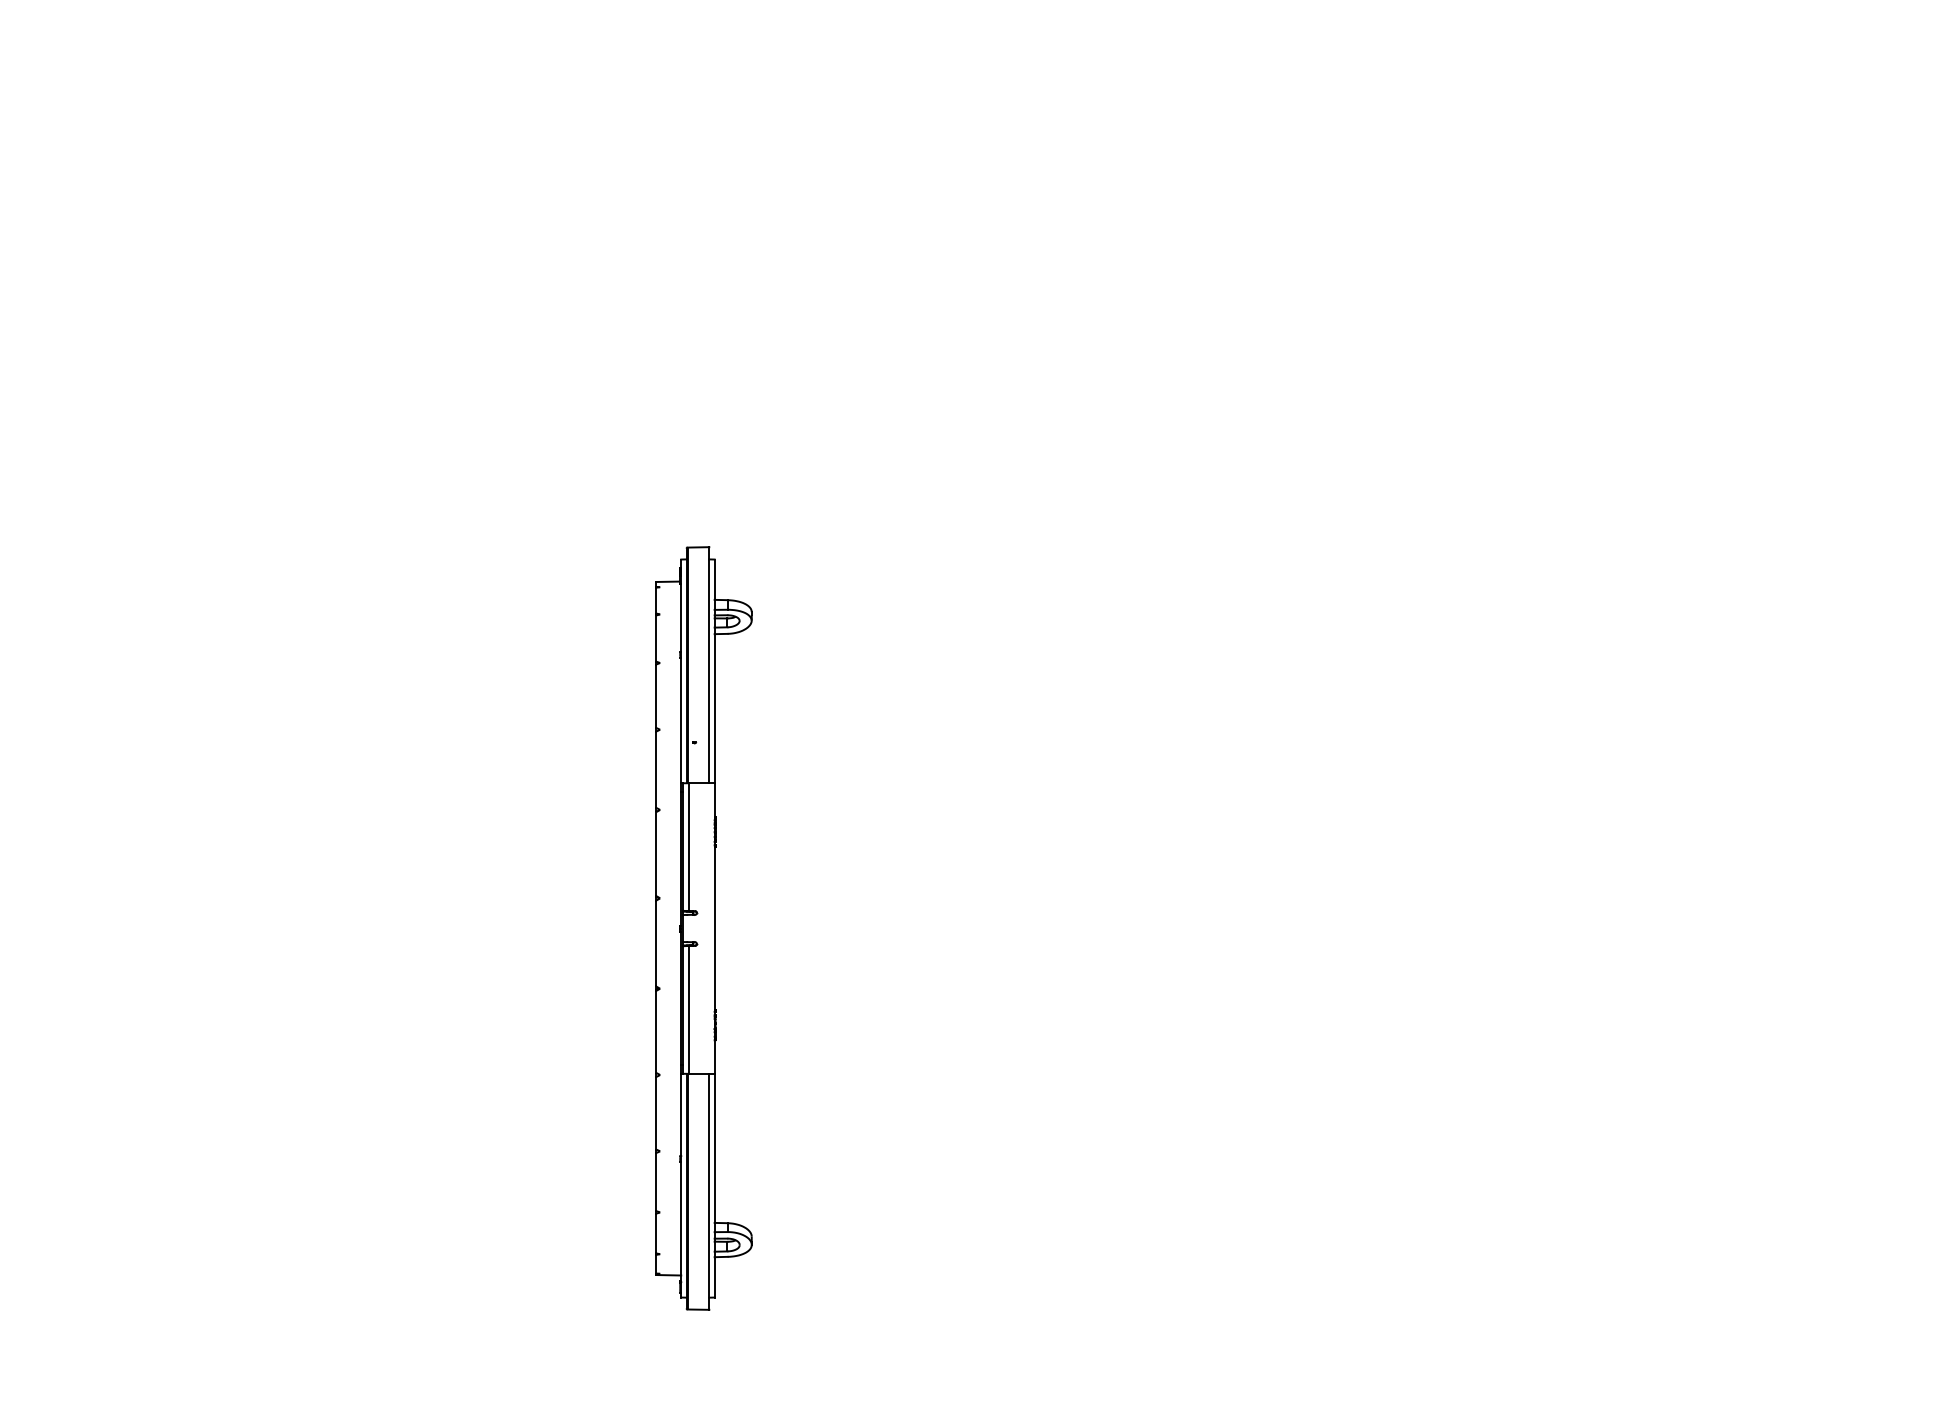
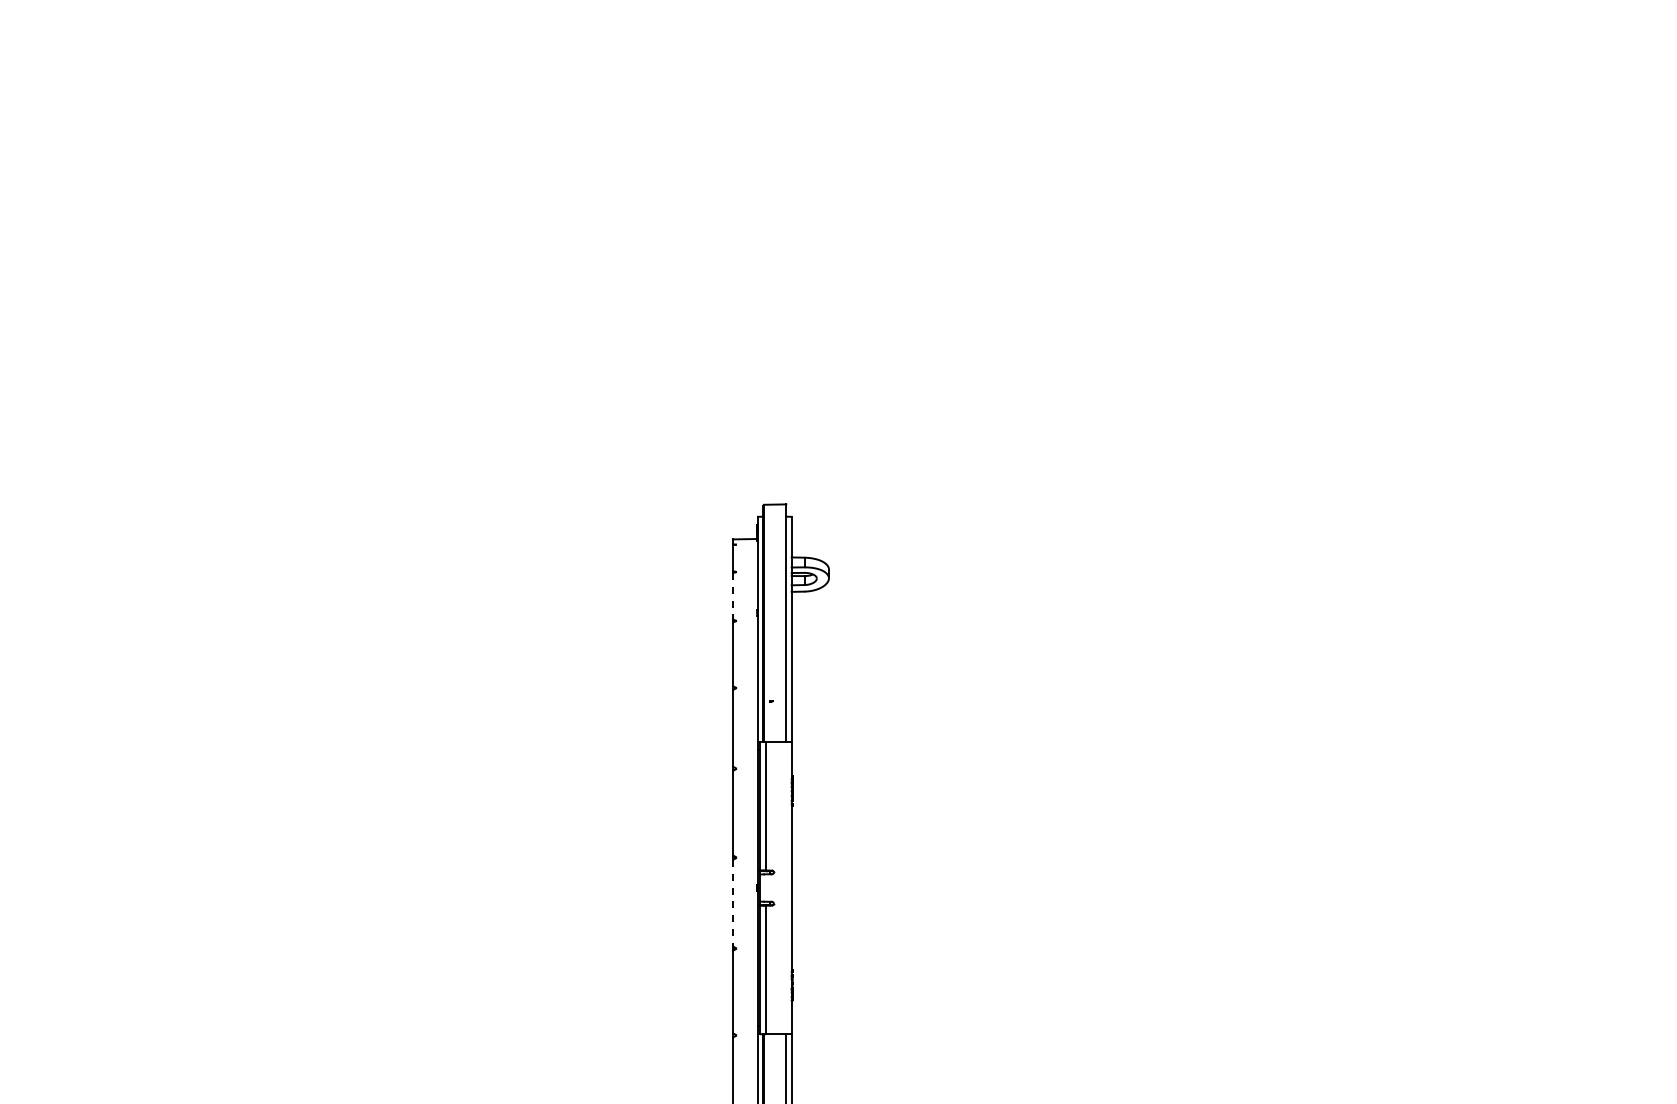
line: (656, 639) -> (733, 597), solid -> dashed
line: (656, 943) -> (733, 903), solid -> dashed

